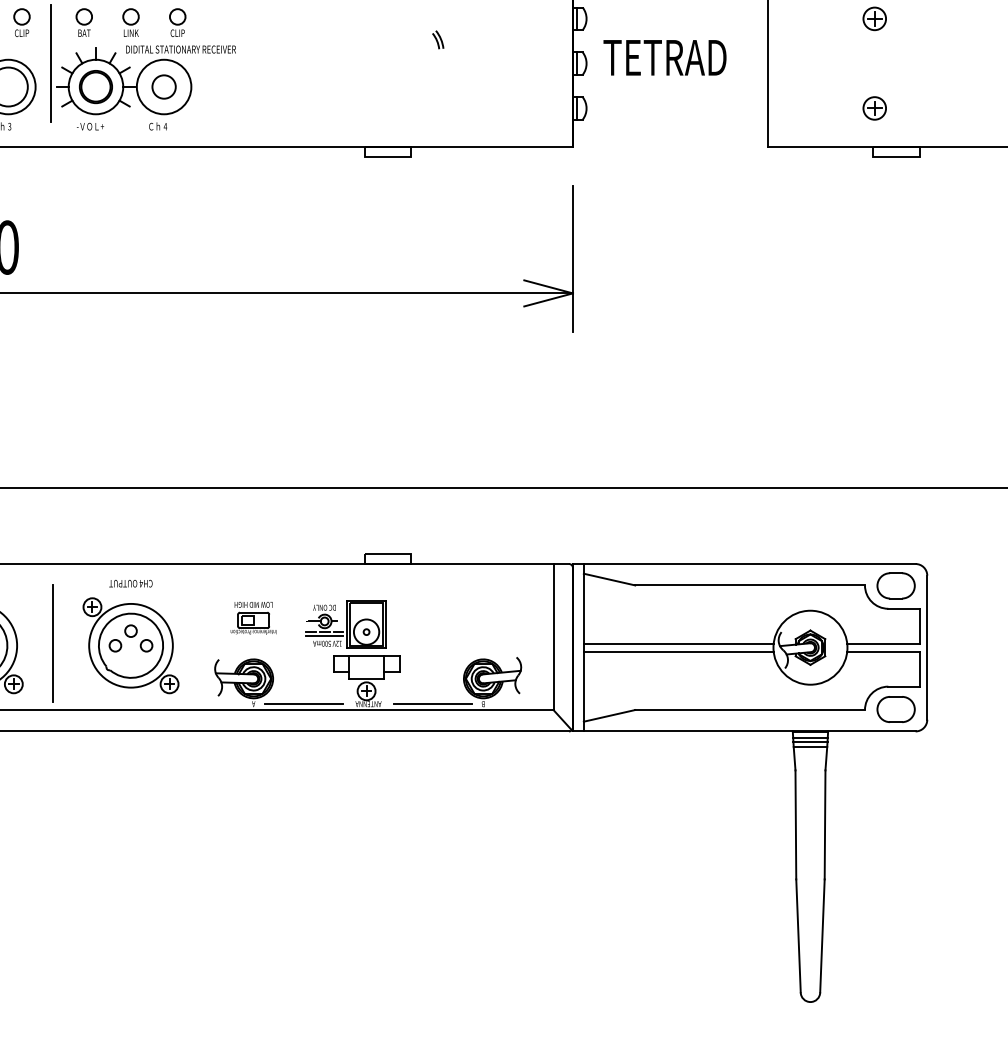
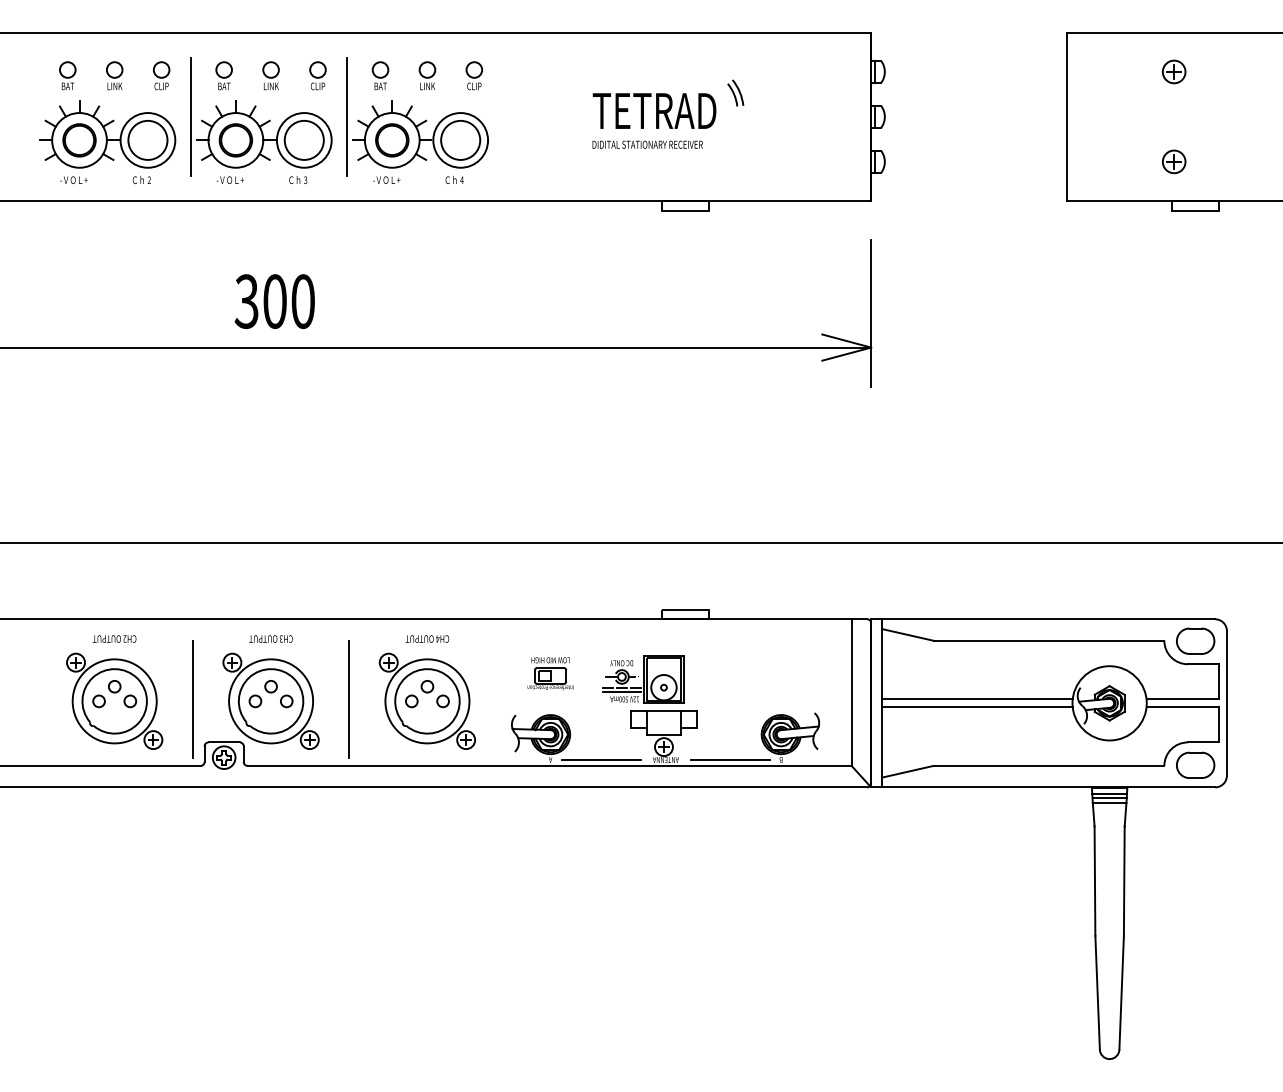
part: (437, 39) -> (735, 92), size x1.43
text: (180, 49) -> (647, 144), moved
text: (664, 57) -> (654, 110), moved
circle: (163, 86) -> (460, 139), size x1.67

